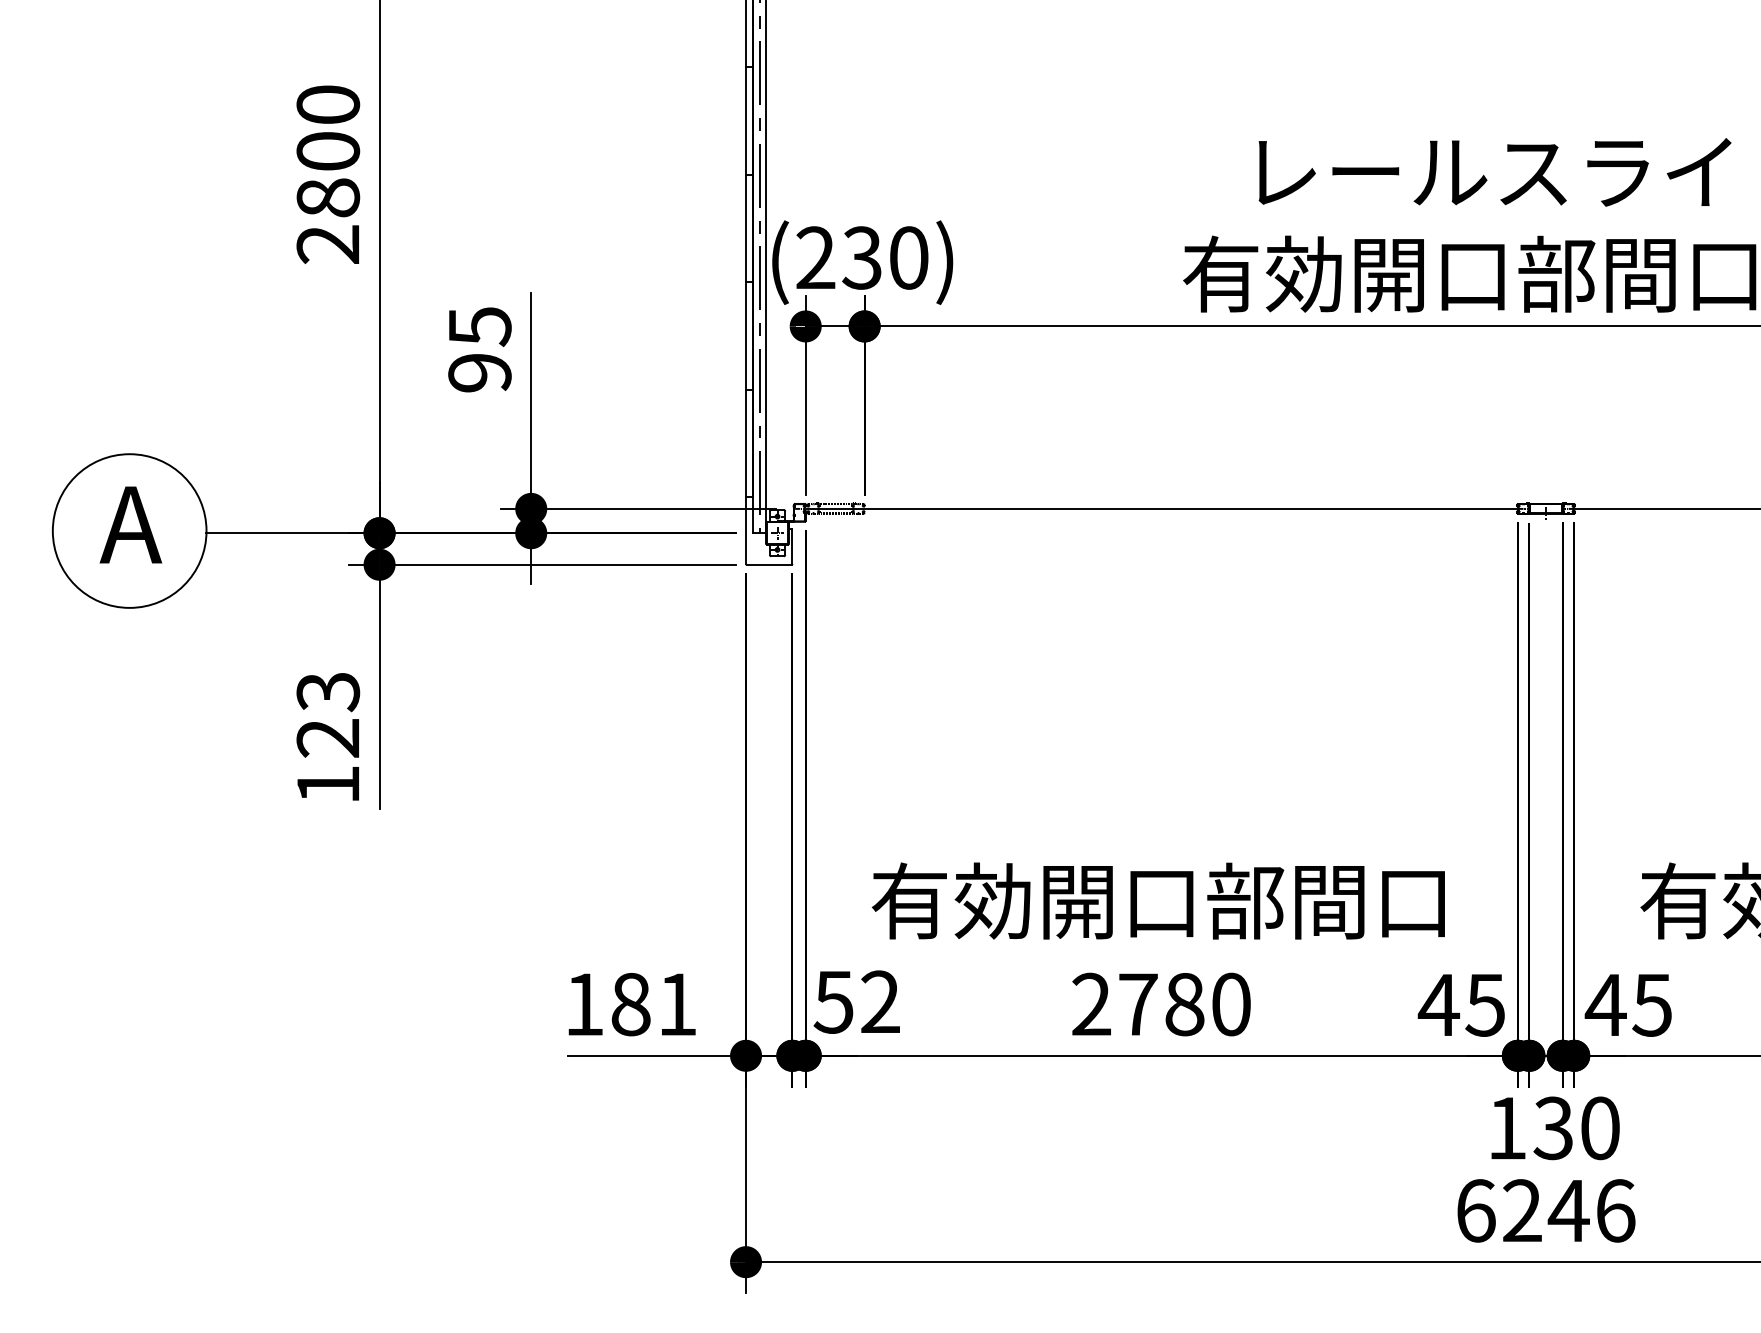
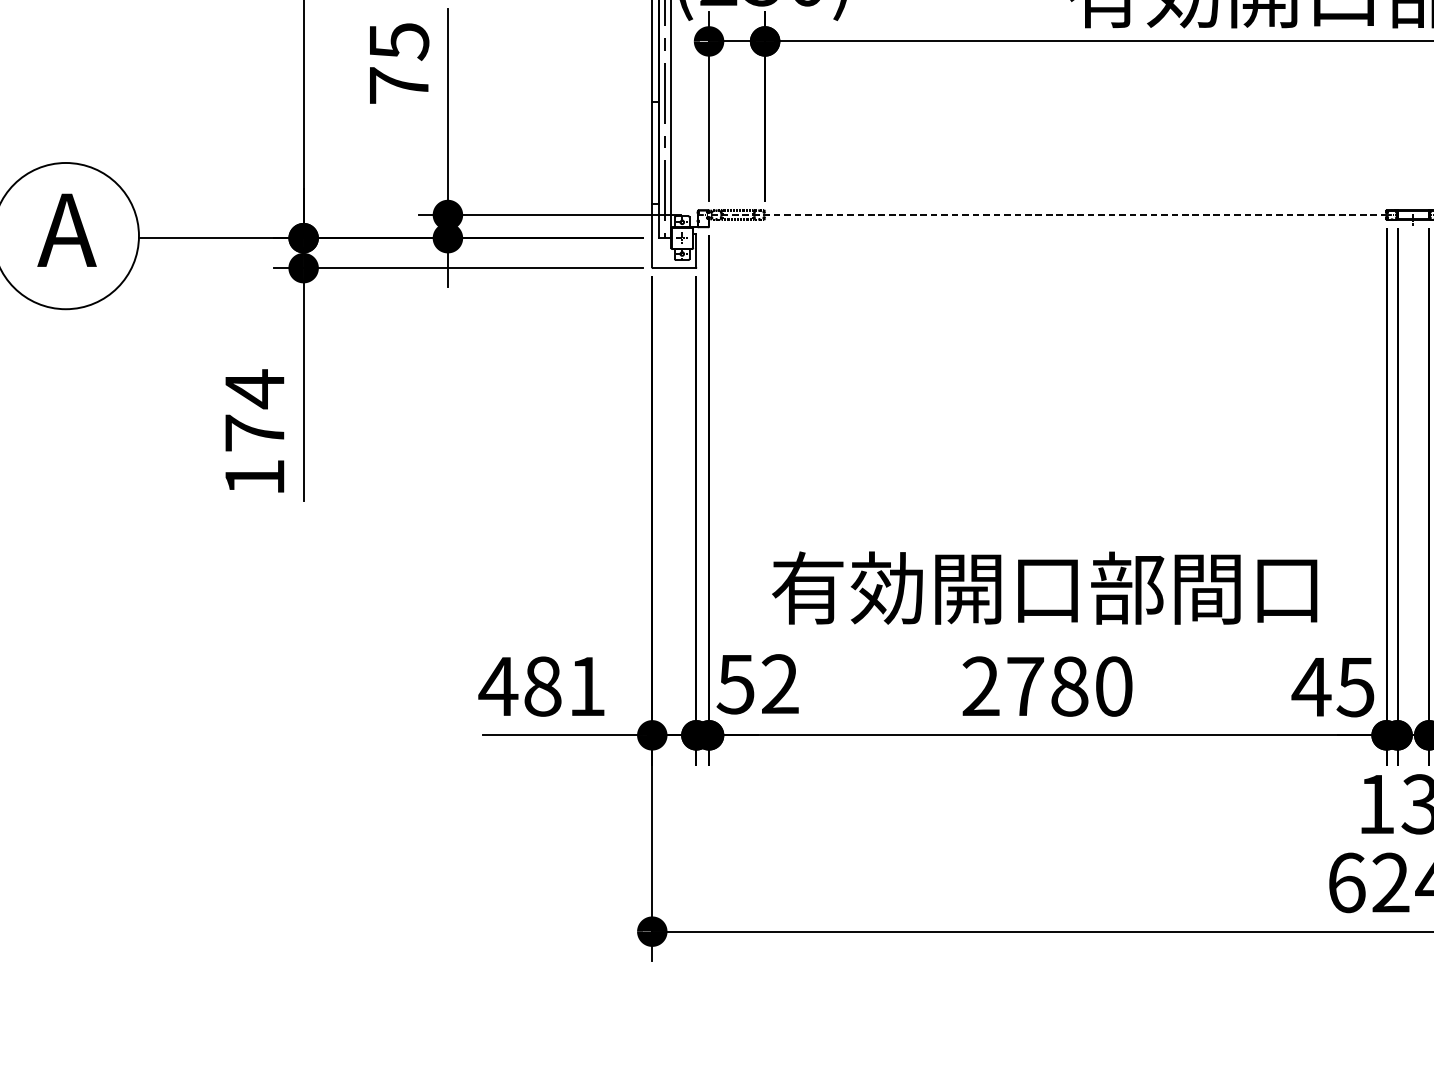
text: (479, 372) -> (398, 85), 95 -> 75
line: (1161, 508) -> (1047, 214), solid -> dashed
text: (328, 714) -> (255, 410), 123 -> 174
text: (584, 1004) -> (498, 686), 181 -> 481

